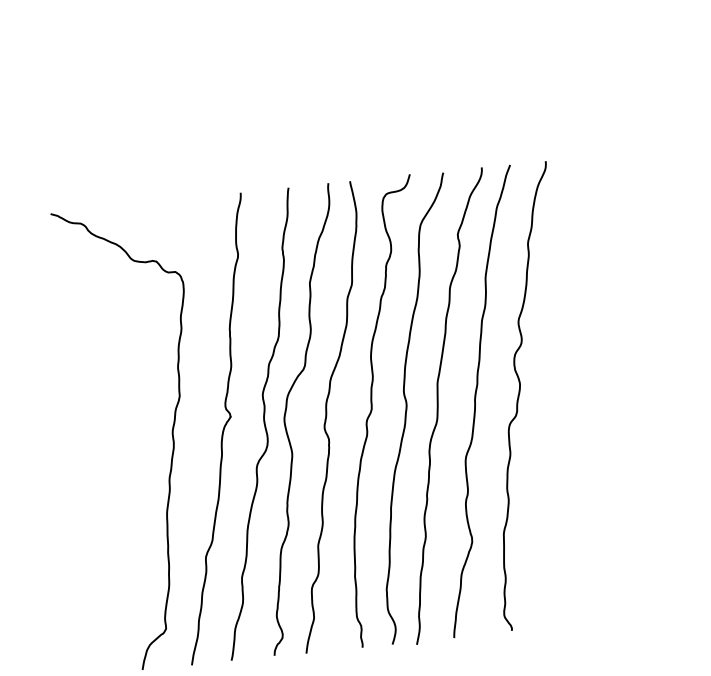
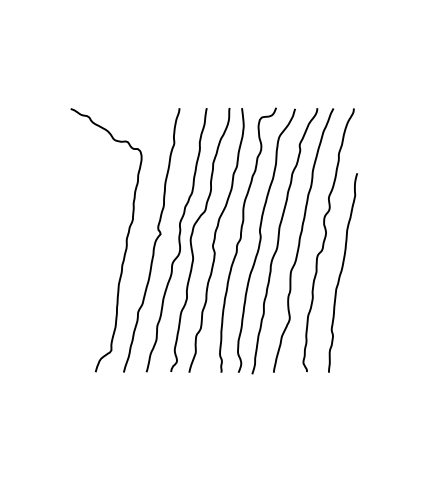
curve: (555, 448) -> (342, 271), added

